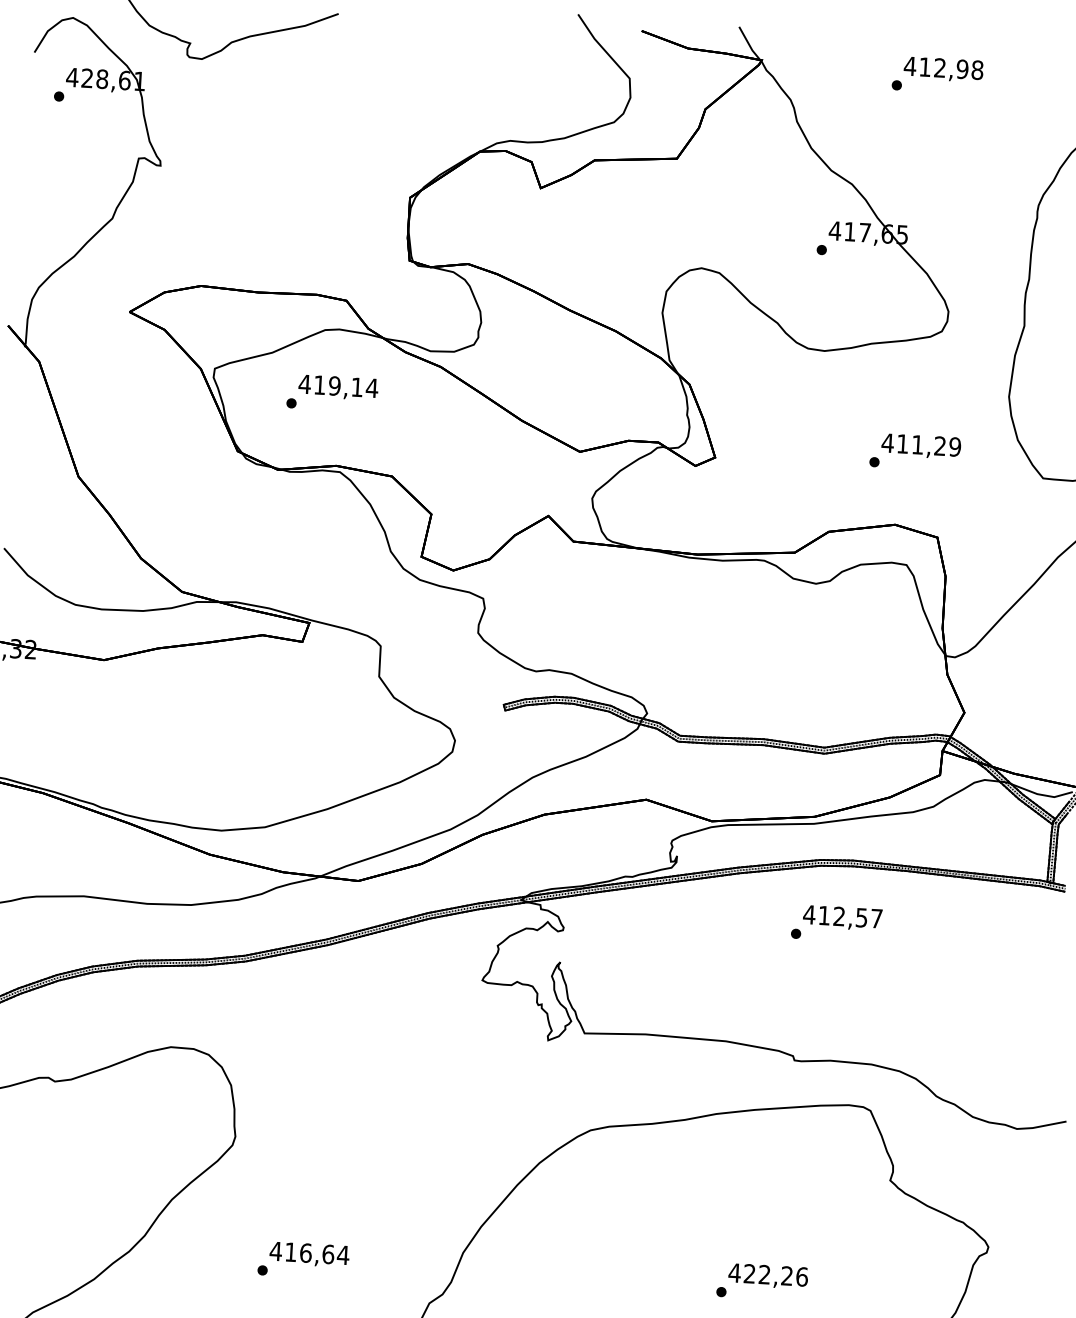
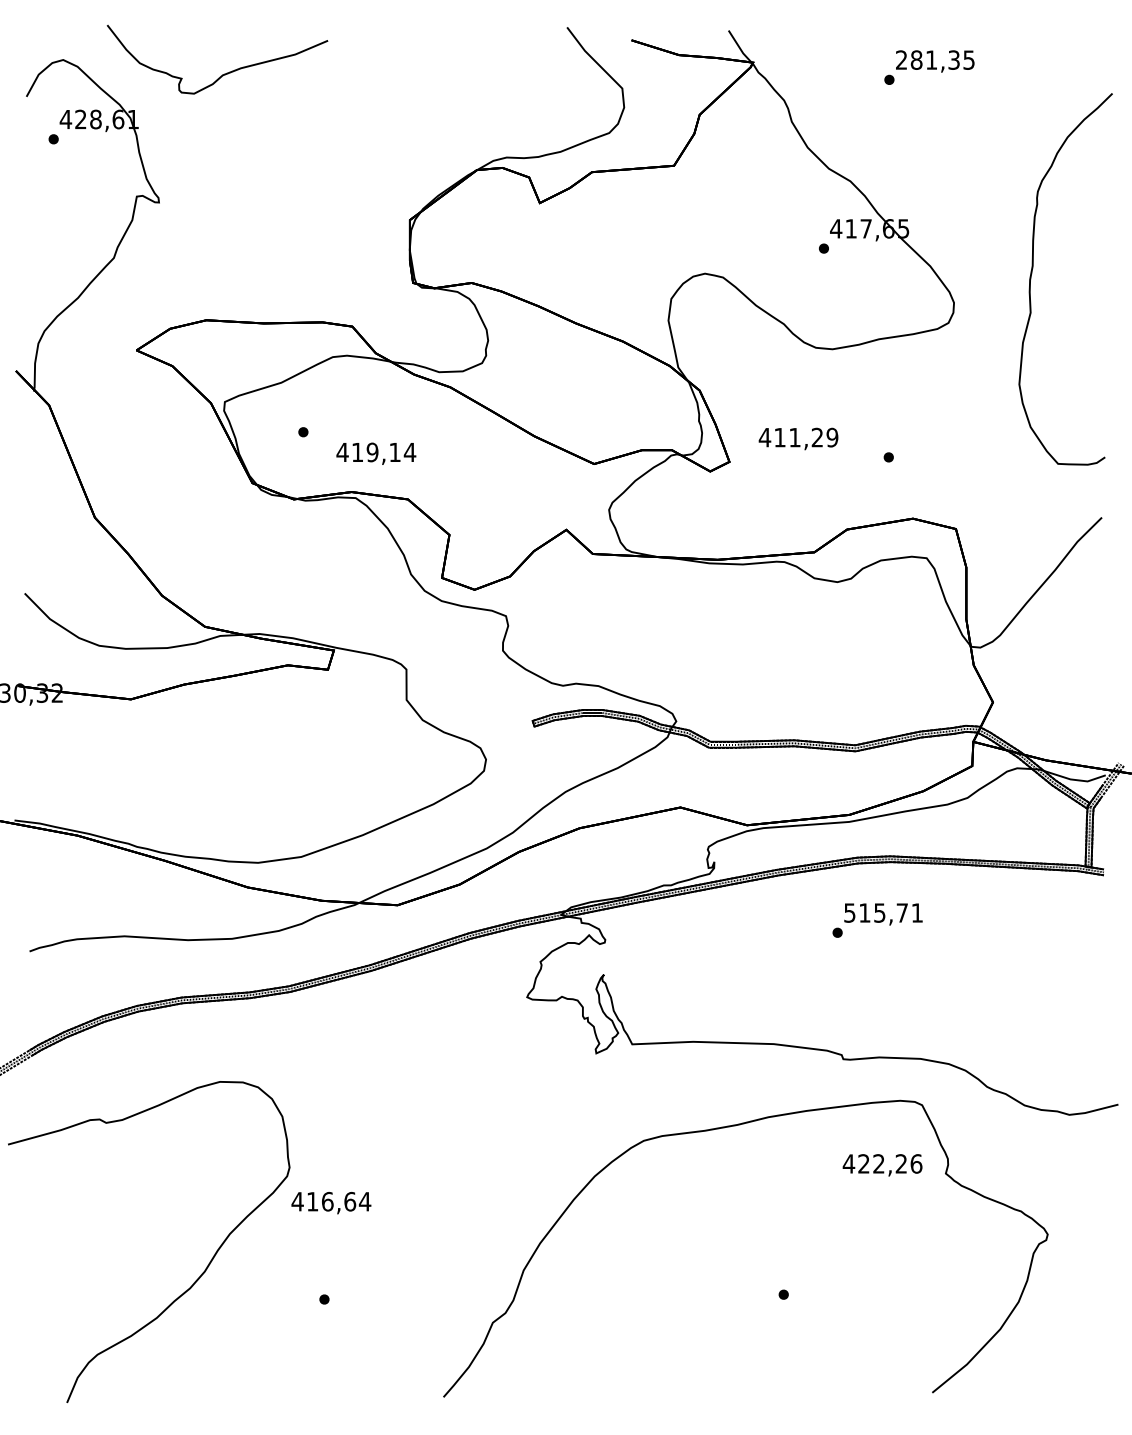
text: (943, 67) -> (934, 59), 412,98 -> 281,35
text: (338, 387) -> (376, 453), moved
text: (921, 445) -> (798, 438), moved
text: (842, 916) -> (882, 912), 412,57 -> 515,71
text: (309, 1255) -> (331, 1203), moved
text: (768, 1276) -> (882, 1165), moved

